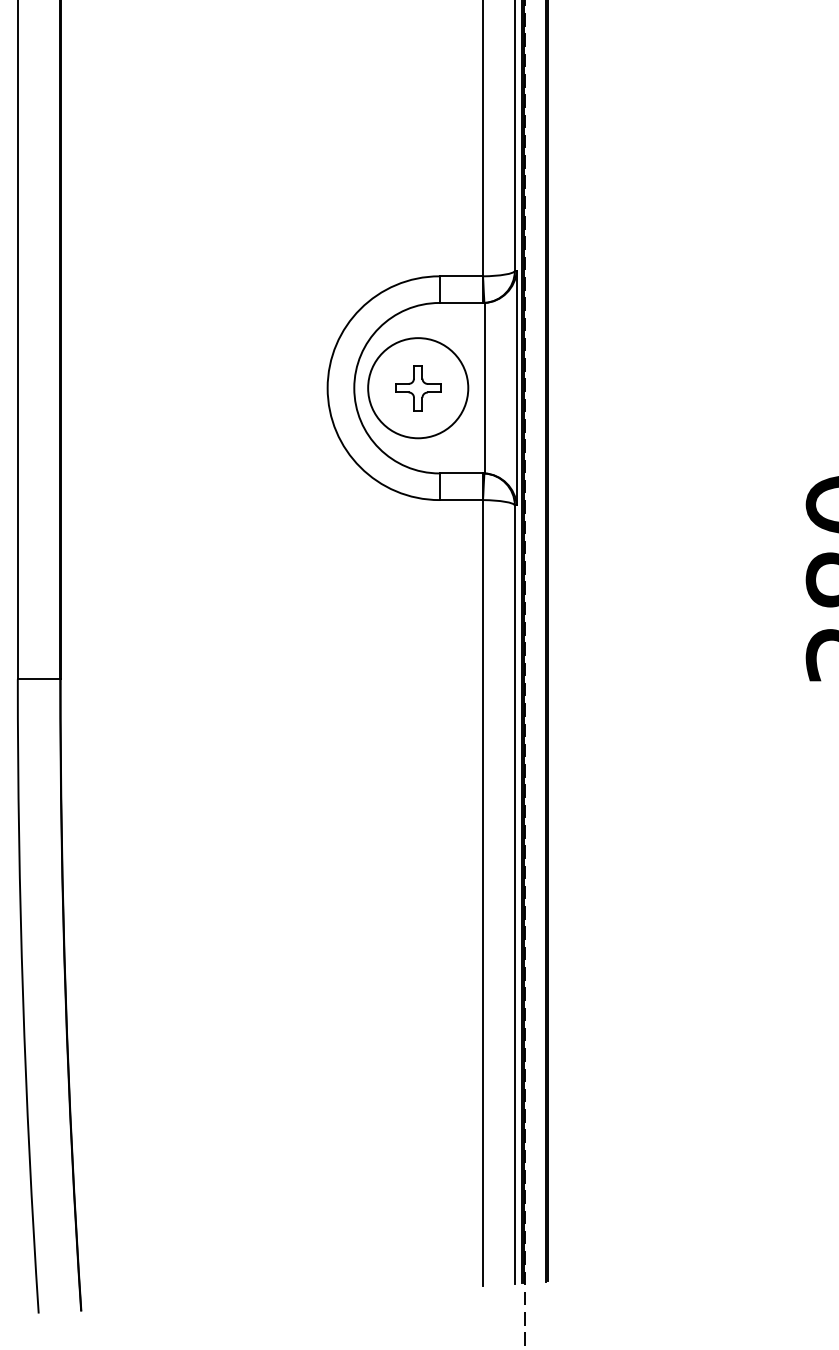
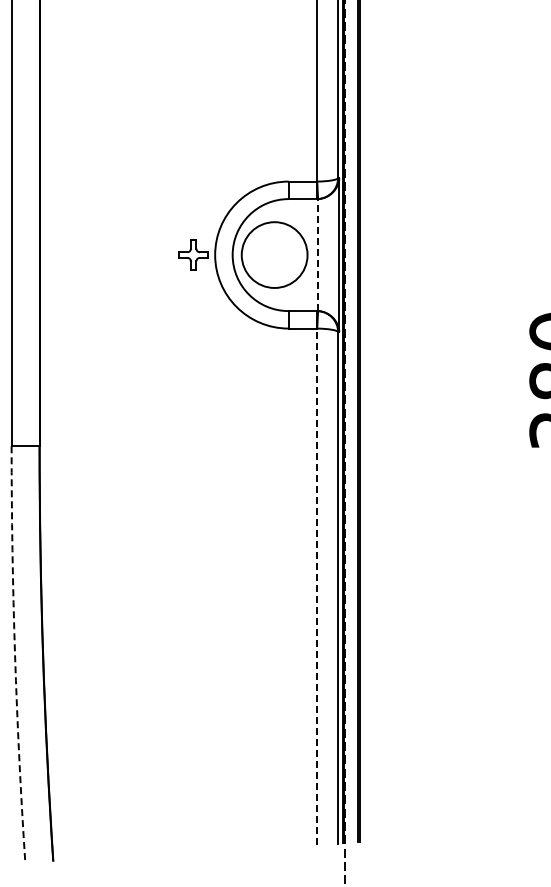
part: (417, 387) -> (193, 254), moved
line: (484, 388) -> (318, 255), solid -> dashed
line: (483, 892) -> (317, 586), solid -> dashed
arc: (23, 996) -> (15, 654), solid -> dashed

